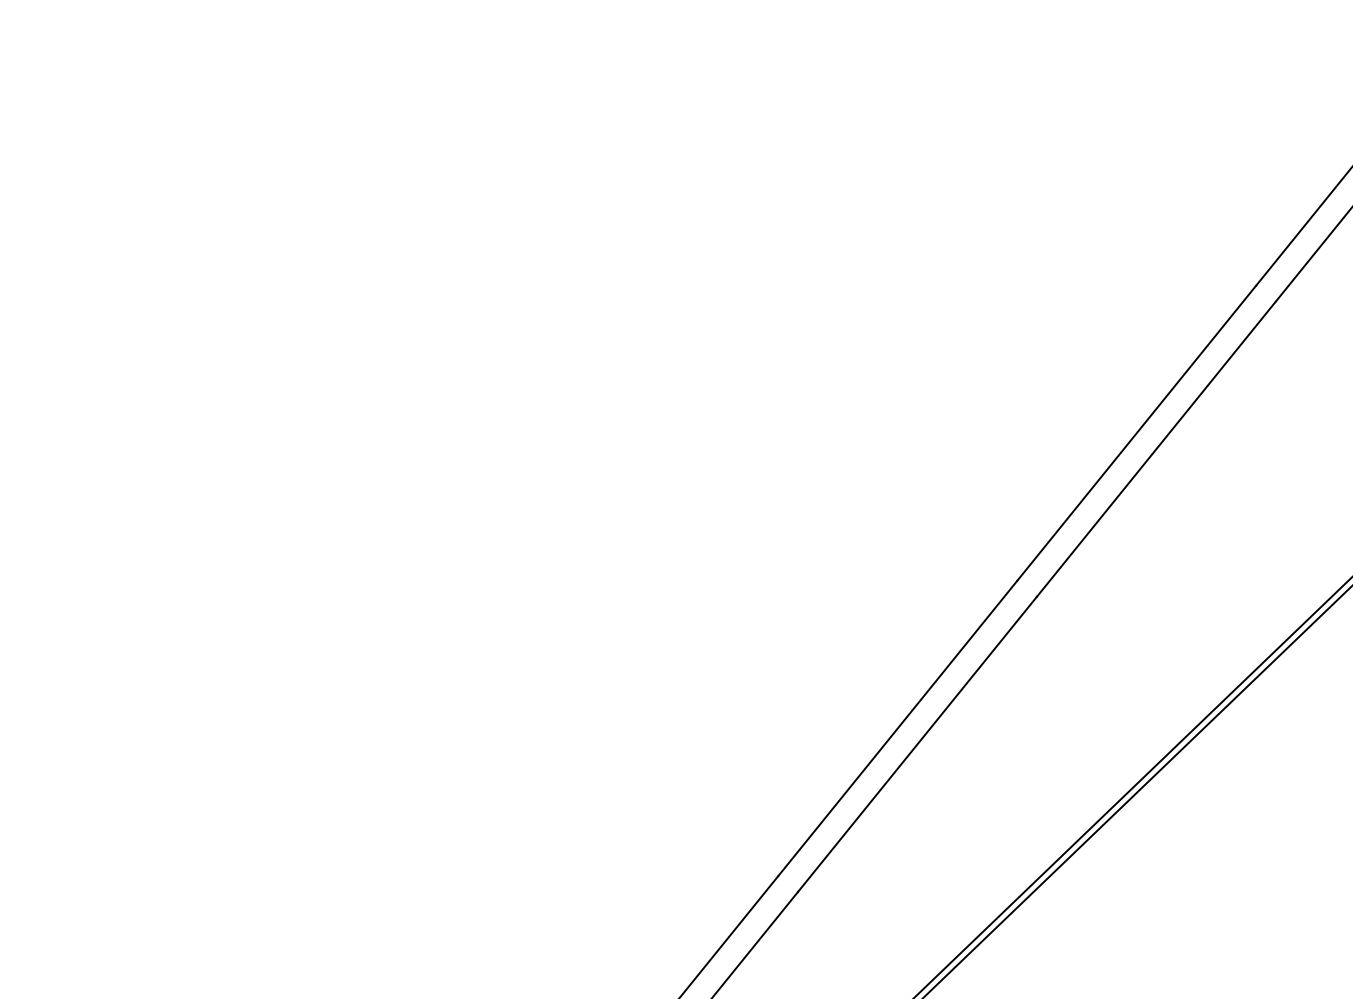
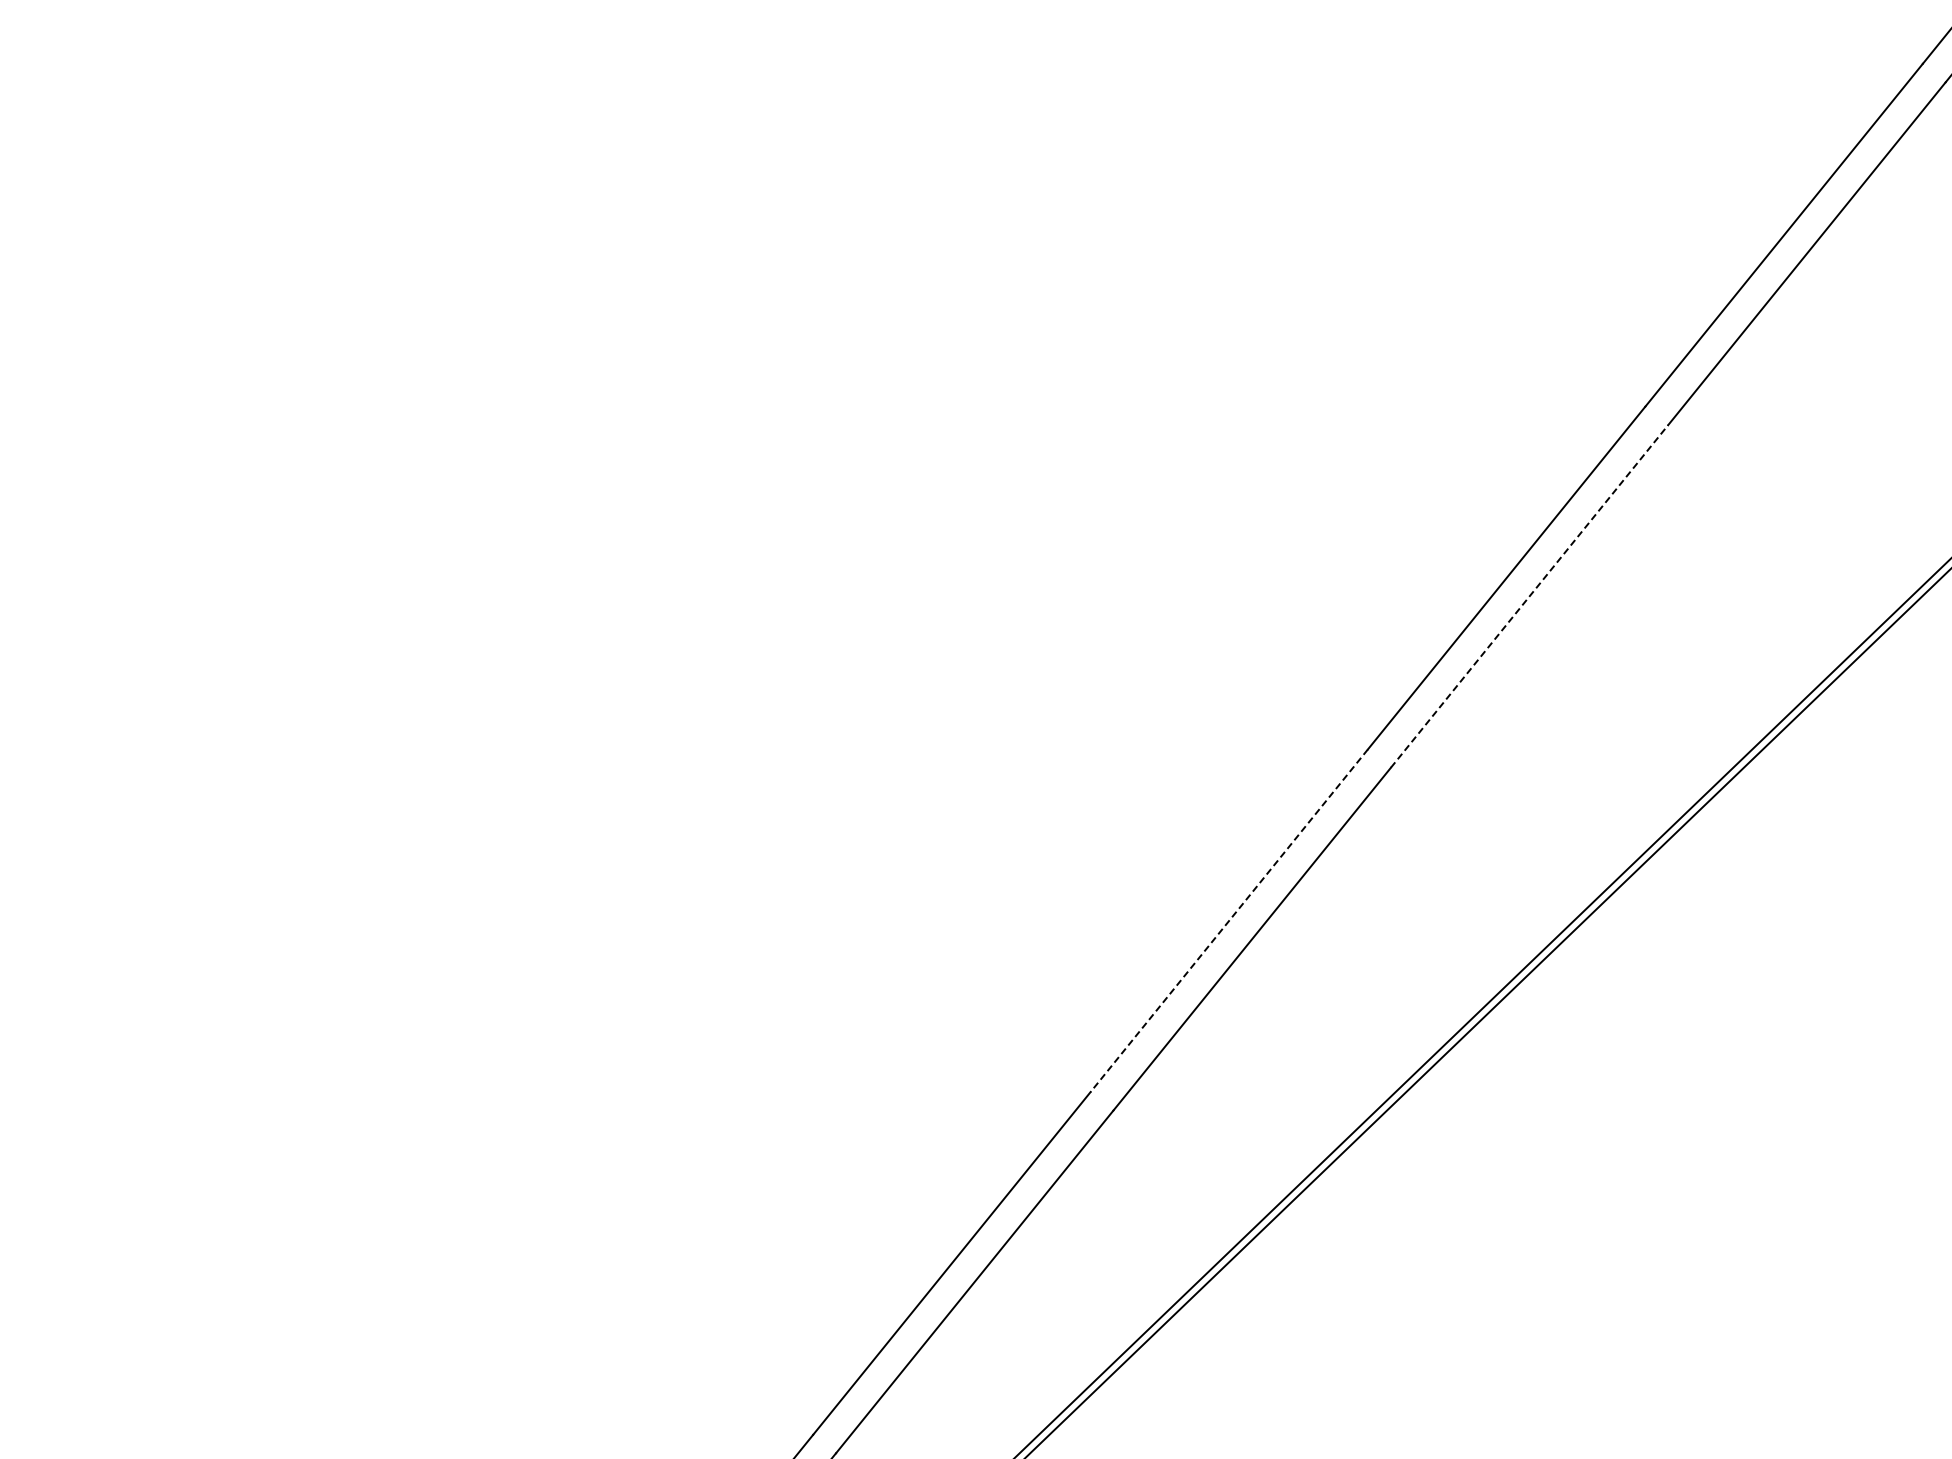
line: (1156, 449) -> (1529, 596), solid -> dashed
line: (897, 729) -> (1228, 921), solid -> dashed

